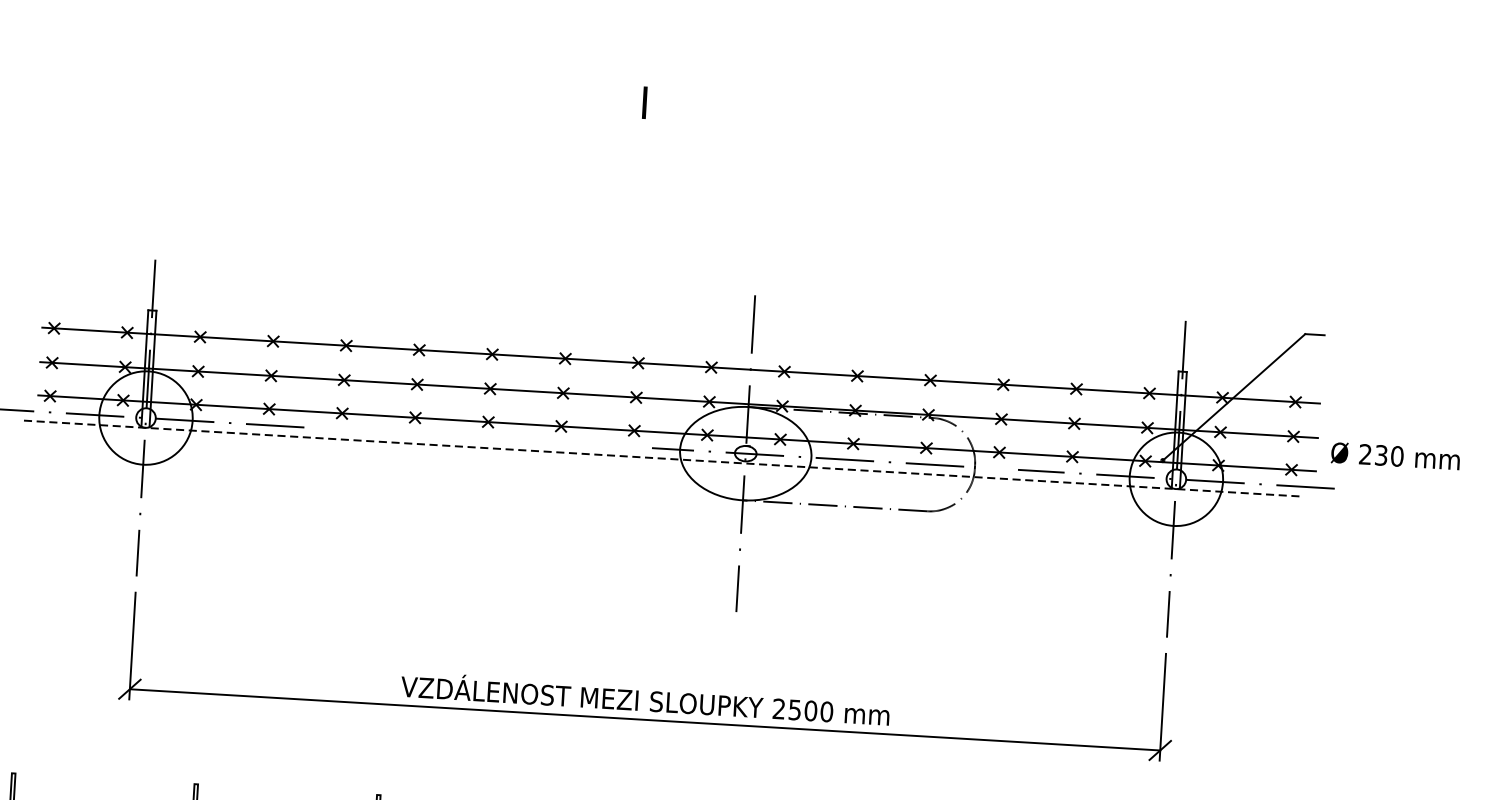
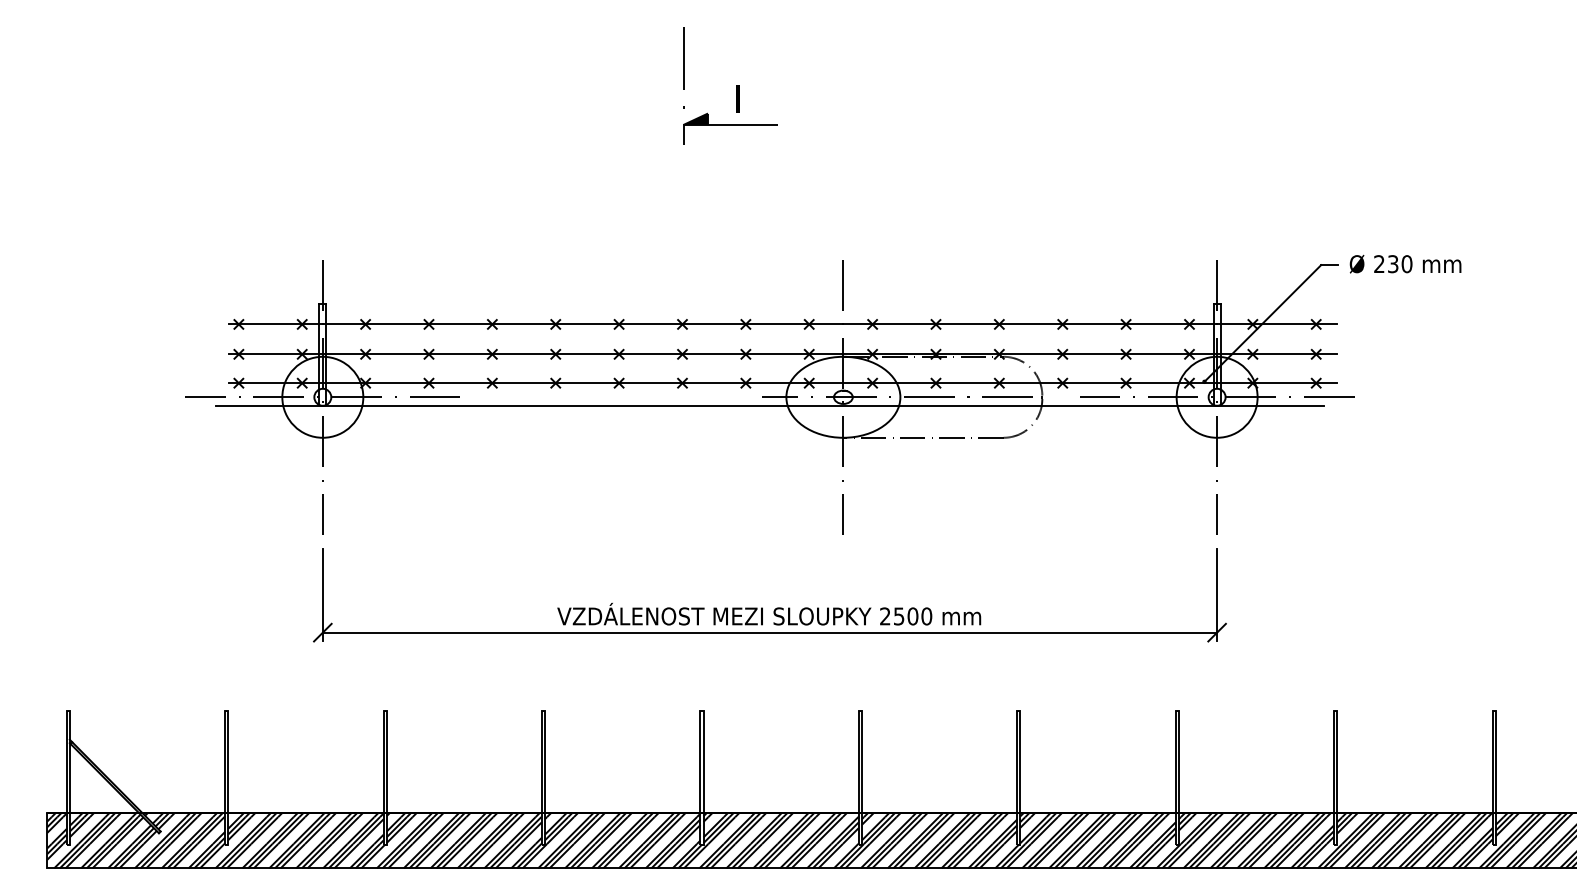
part: (608, 116) -> (707, 112), added
text: (1395, 455) -> (1405, 263), moved
line: (660, 458) -> (769, 405), dashed -> solid

